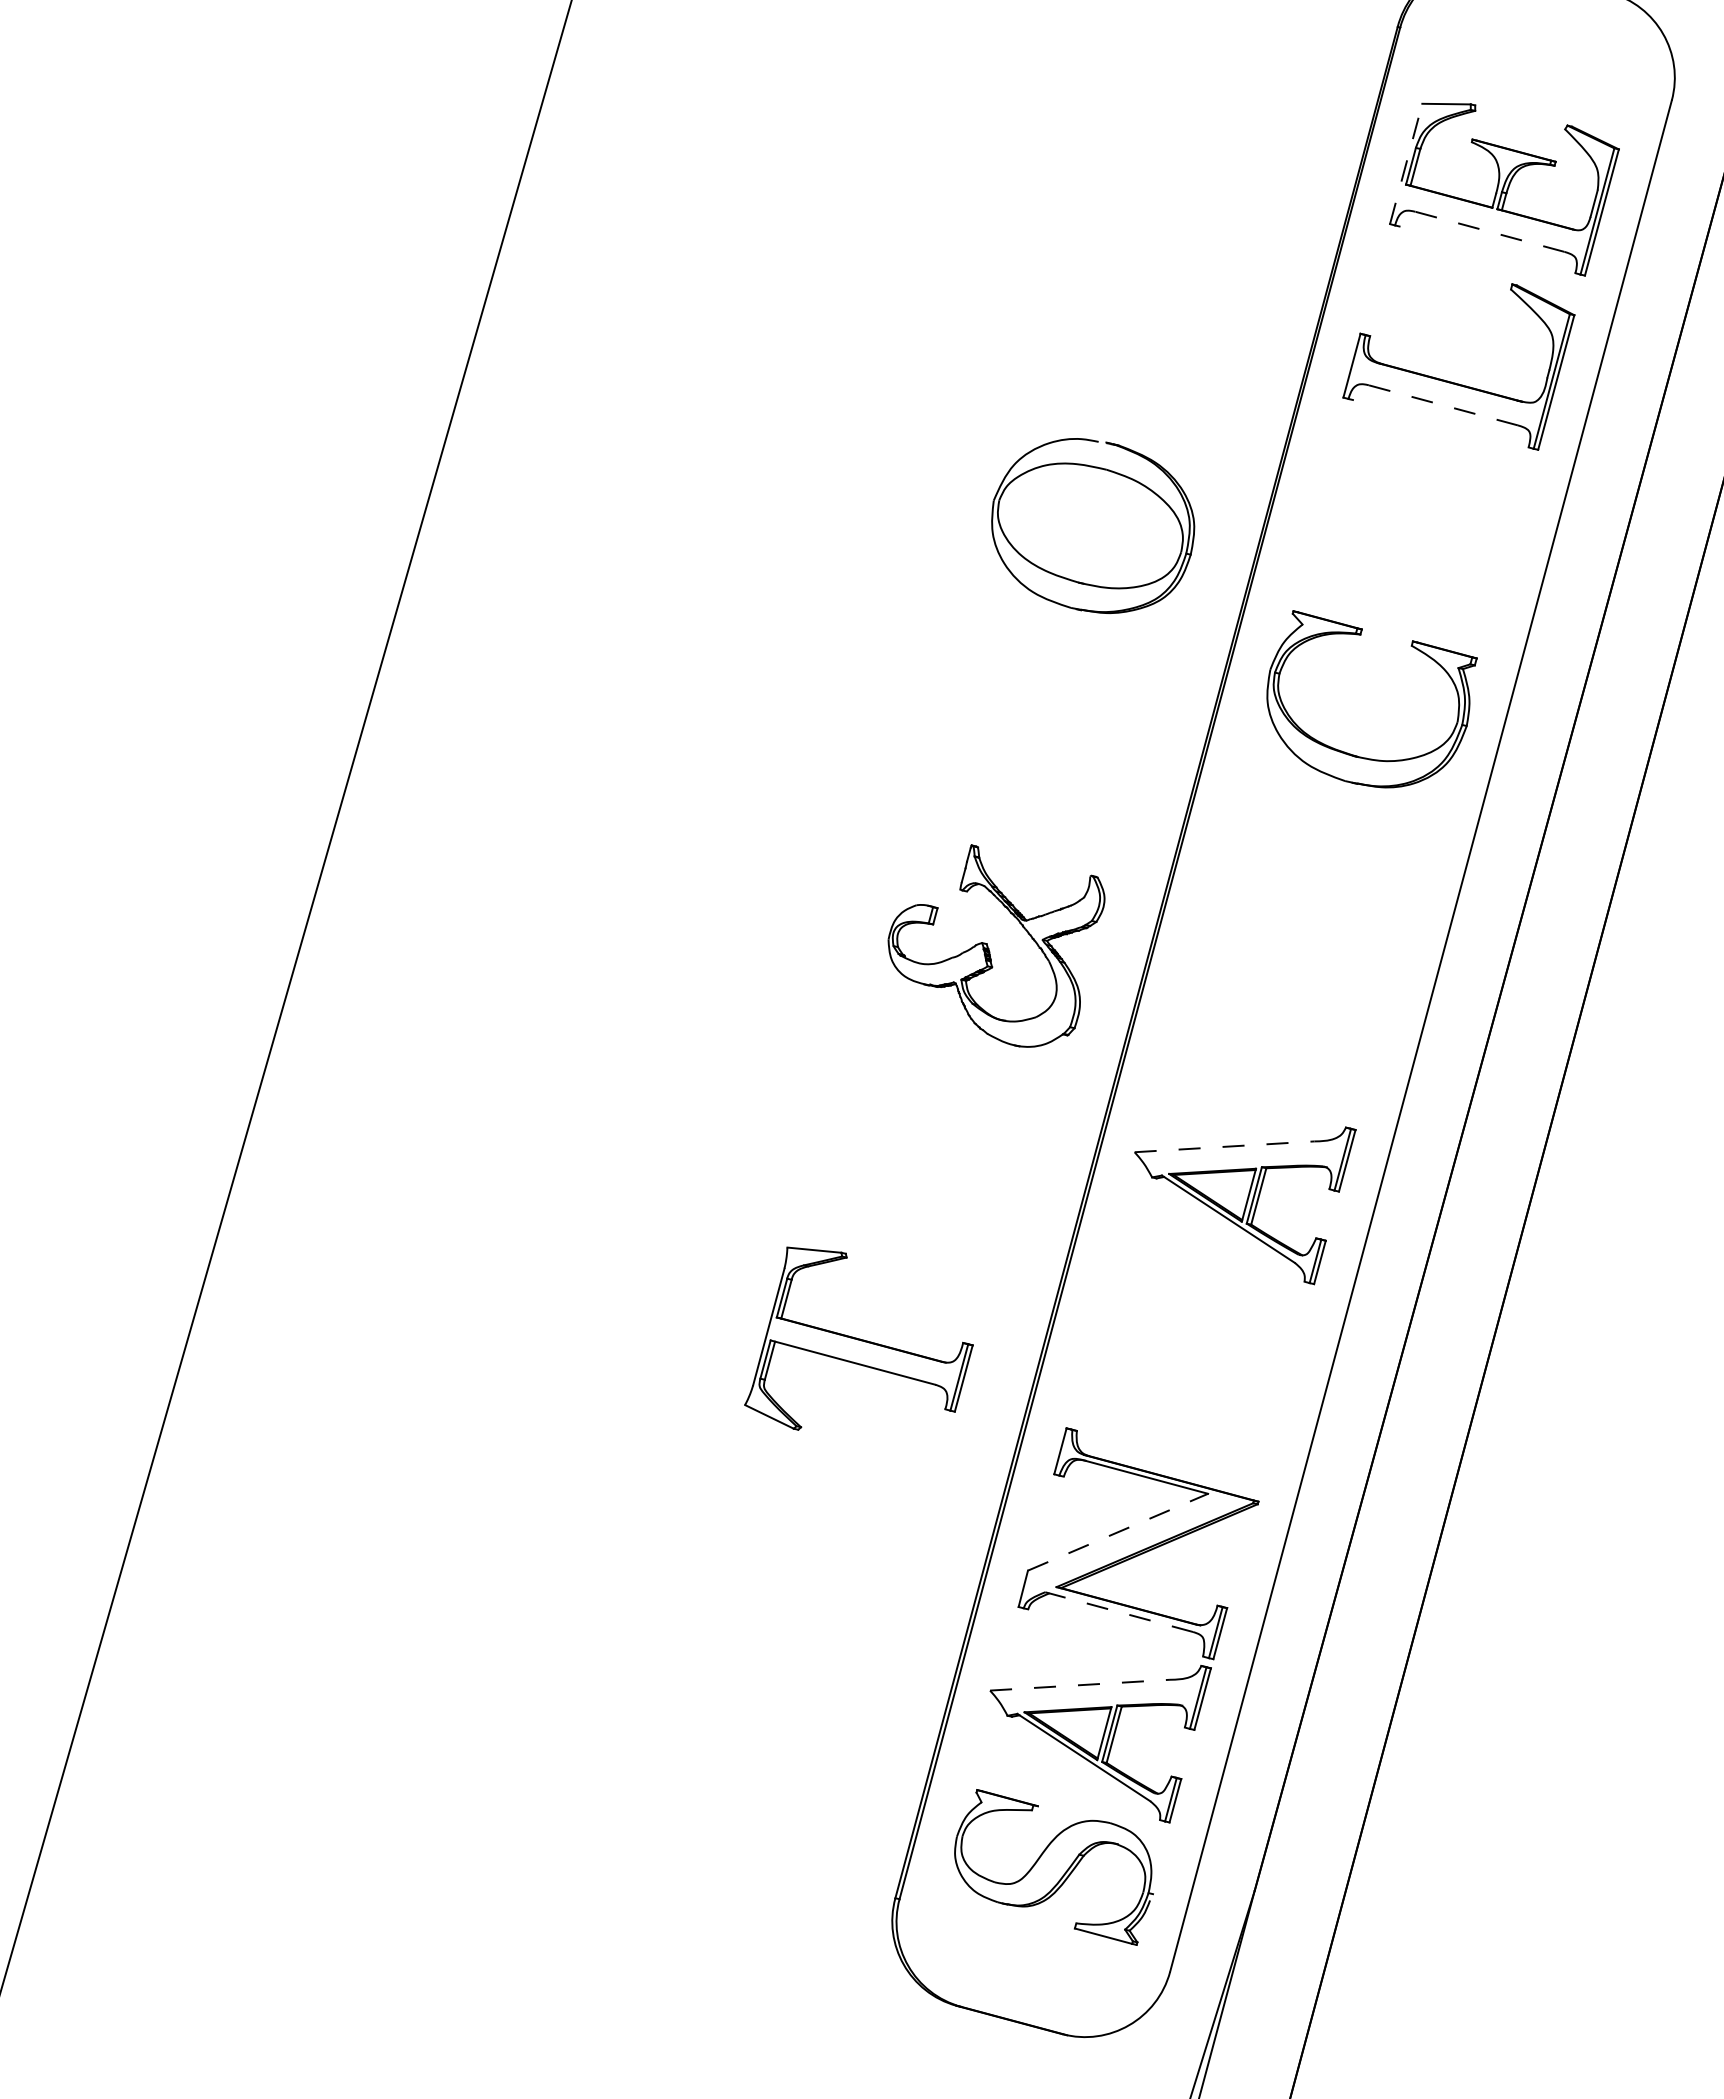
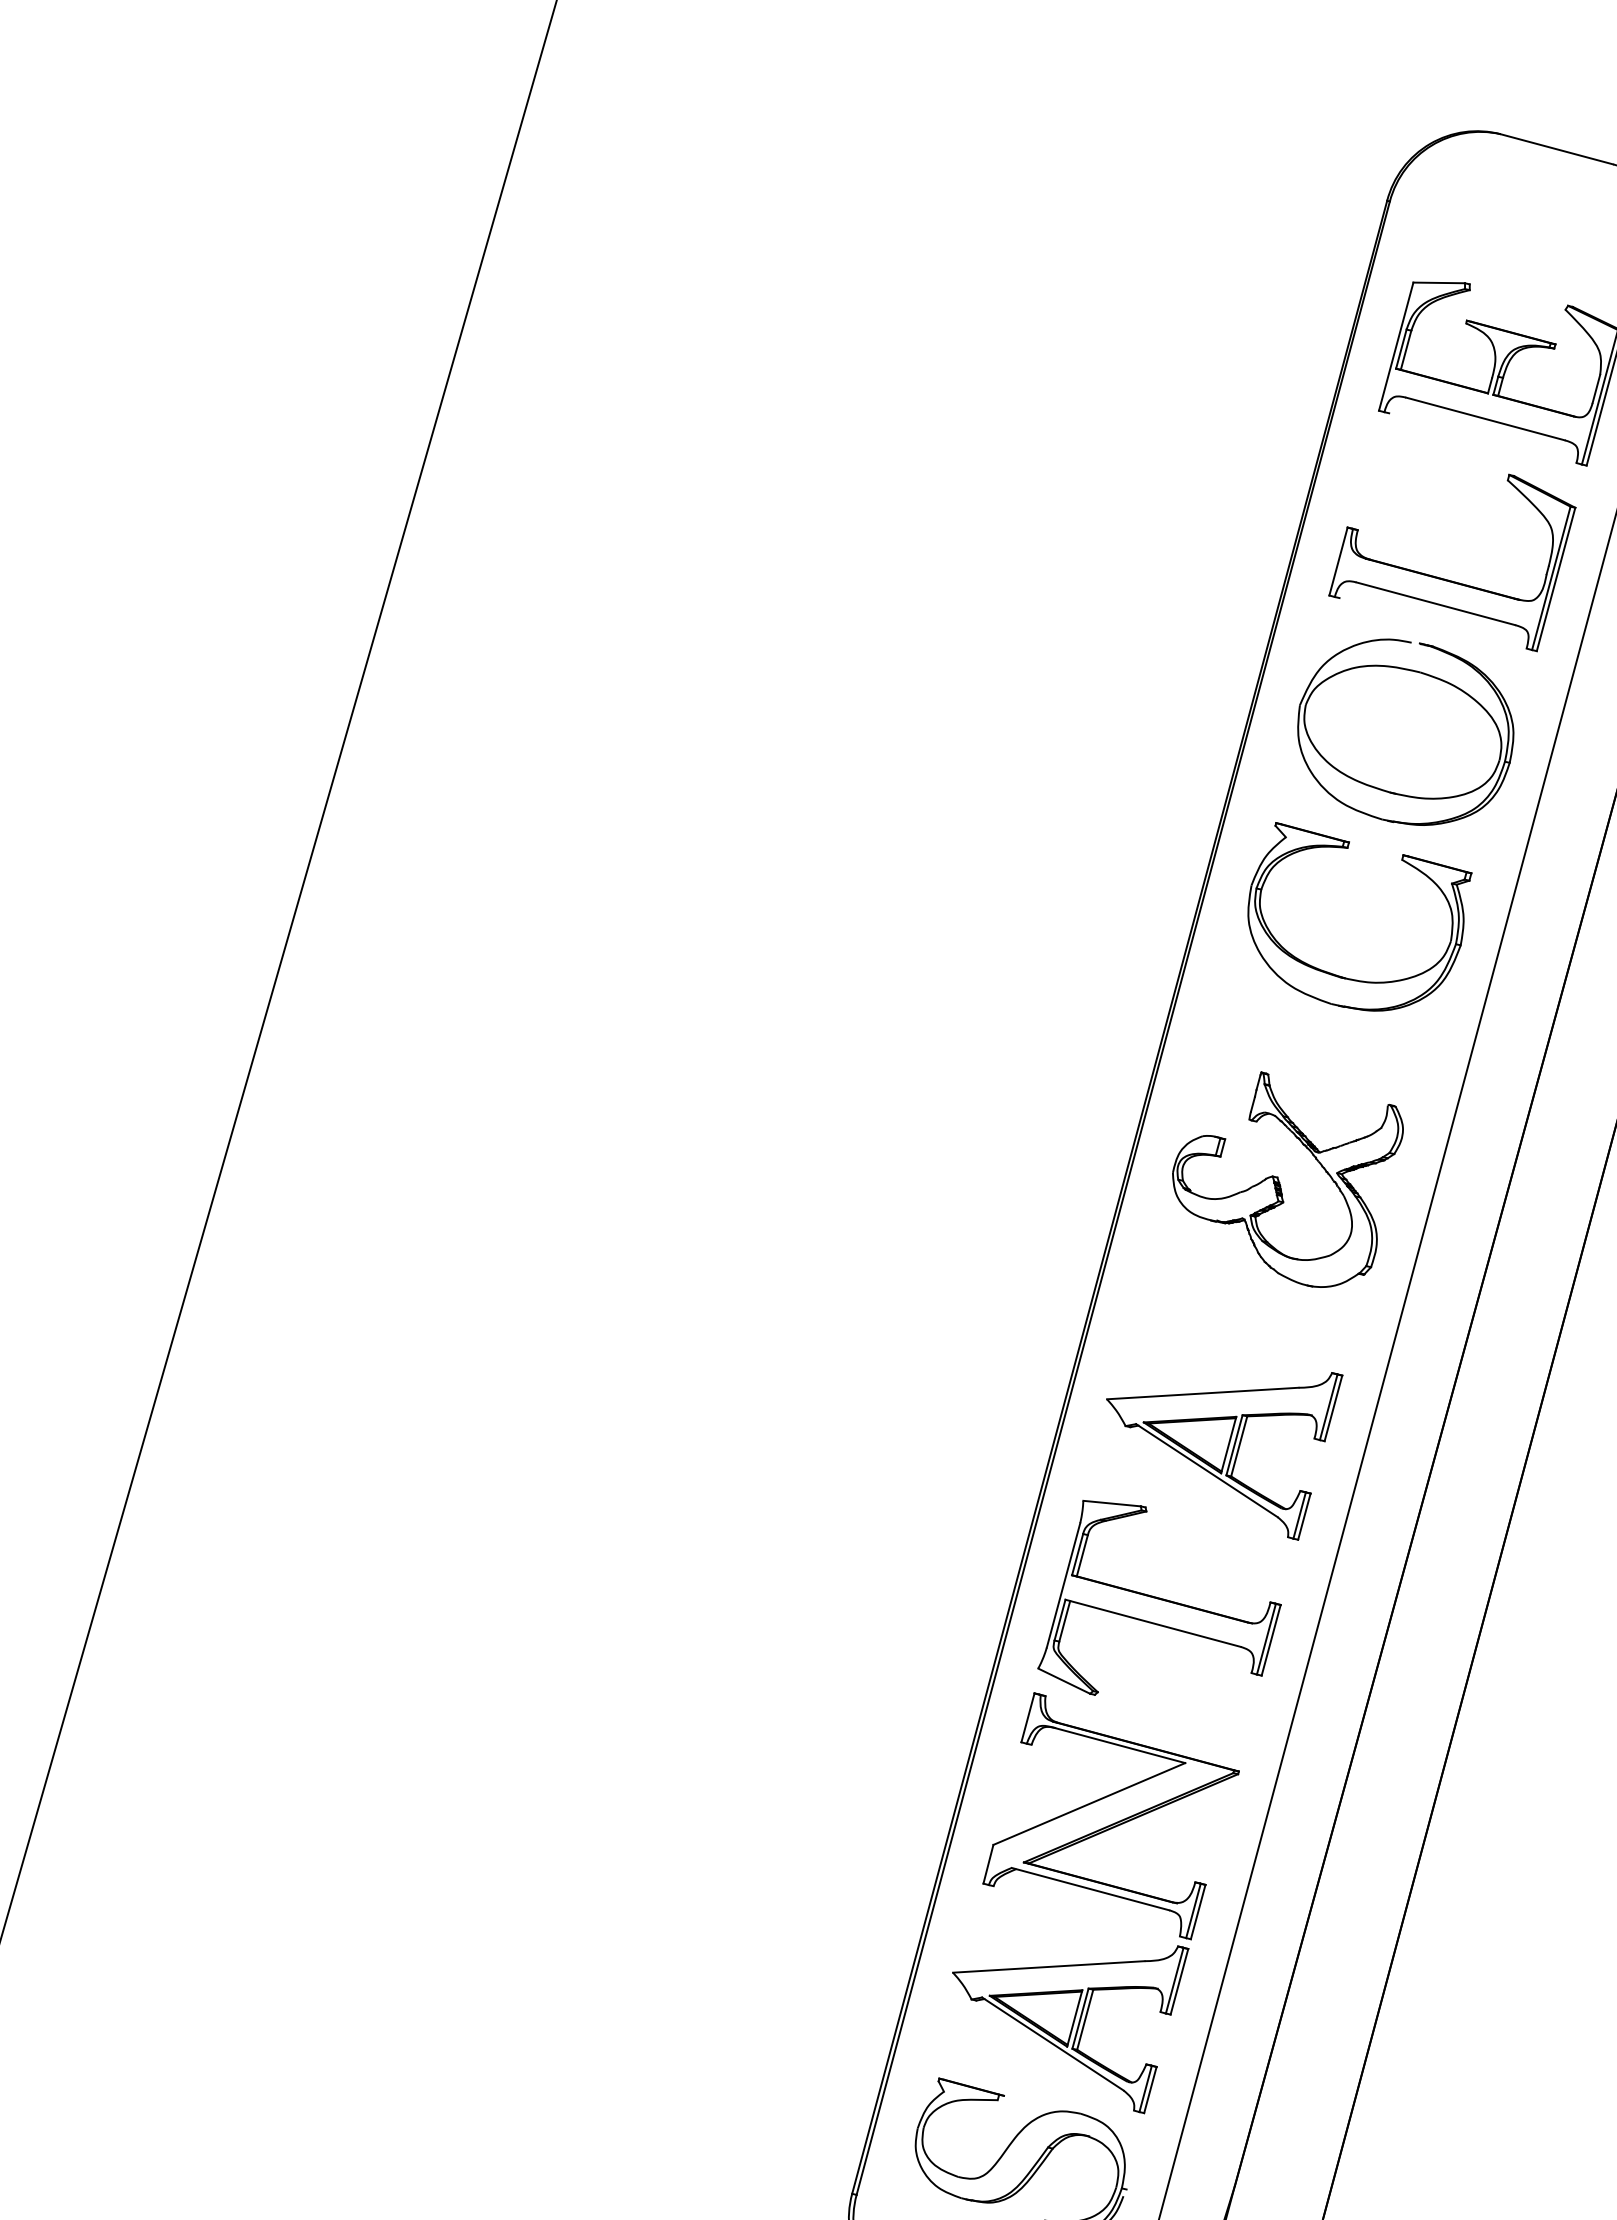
line: (1406, 163) -> (1396, 346), dashed -> solid
line: (1489, 231) -> (1484, 418), dashed -> solid
line: (1442, 405) -> (1434, 603), dashed -> solid
part: (1093, 525) -> (1406, 731), moved
part: (989, 948) -> (1280, 1182), moved
line: (1225, 1146) -> (1203, 1393), dashed -> solid
part: (858, 1338) -> (1159, 1597), moved
line: (1118, 1532) -> (1089, 1804), dashed -> solid
line: (1119, 1612) -> (1090, 1889), dashed -> solid
line: (1080, 1685) -> (1049, 1967), dashed -> solid

